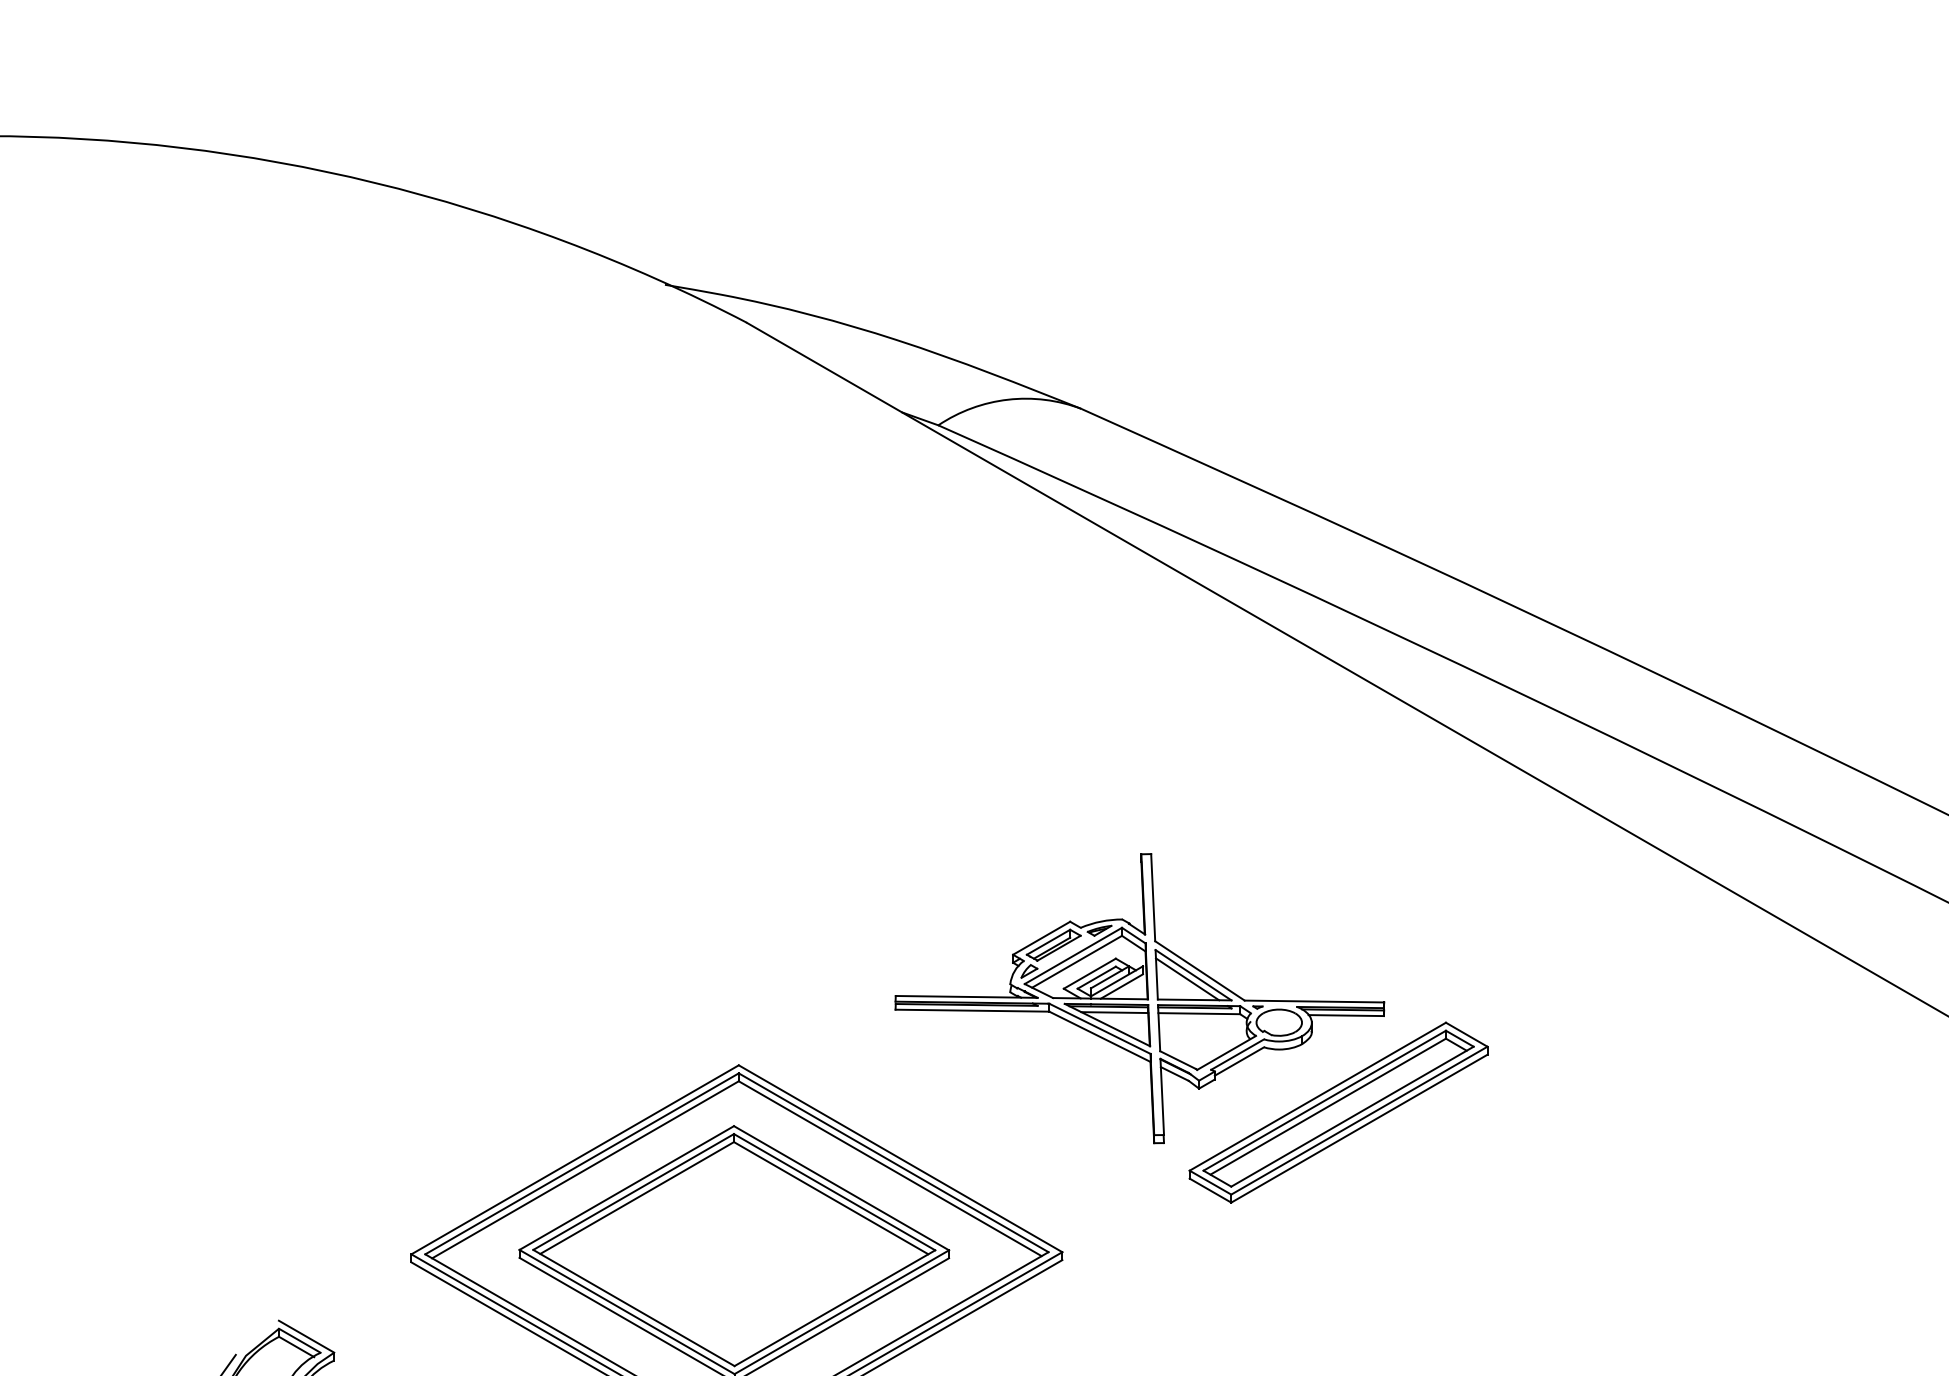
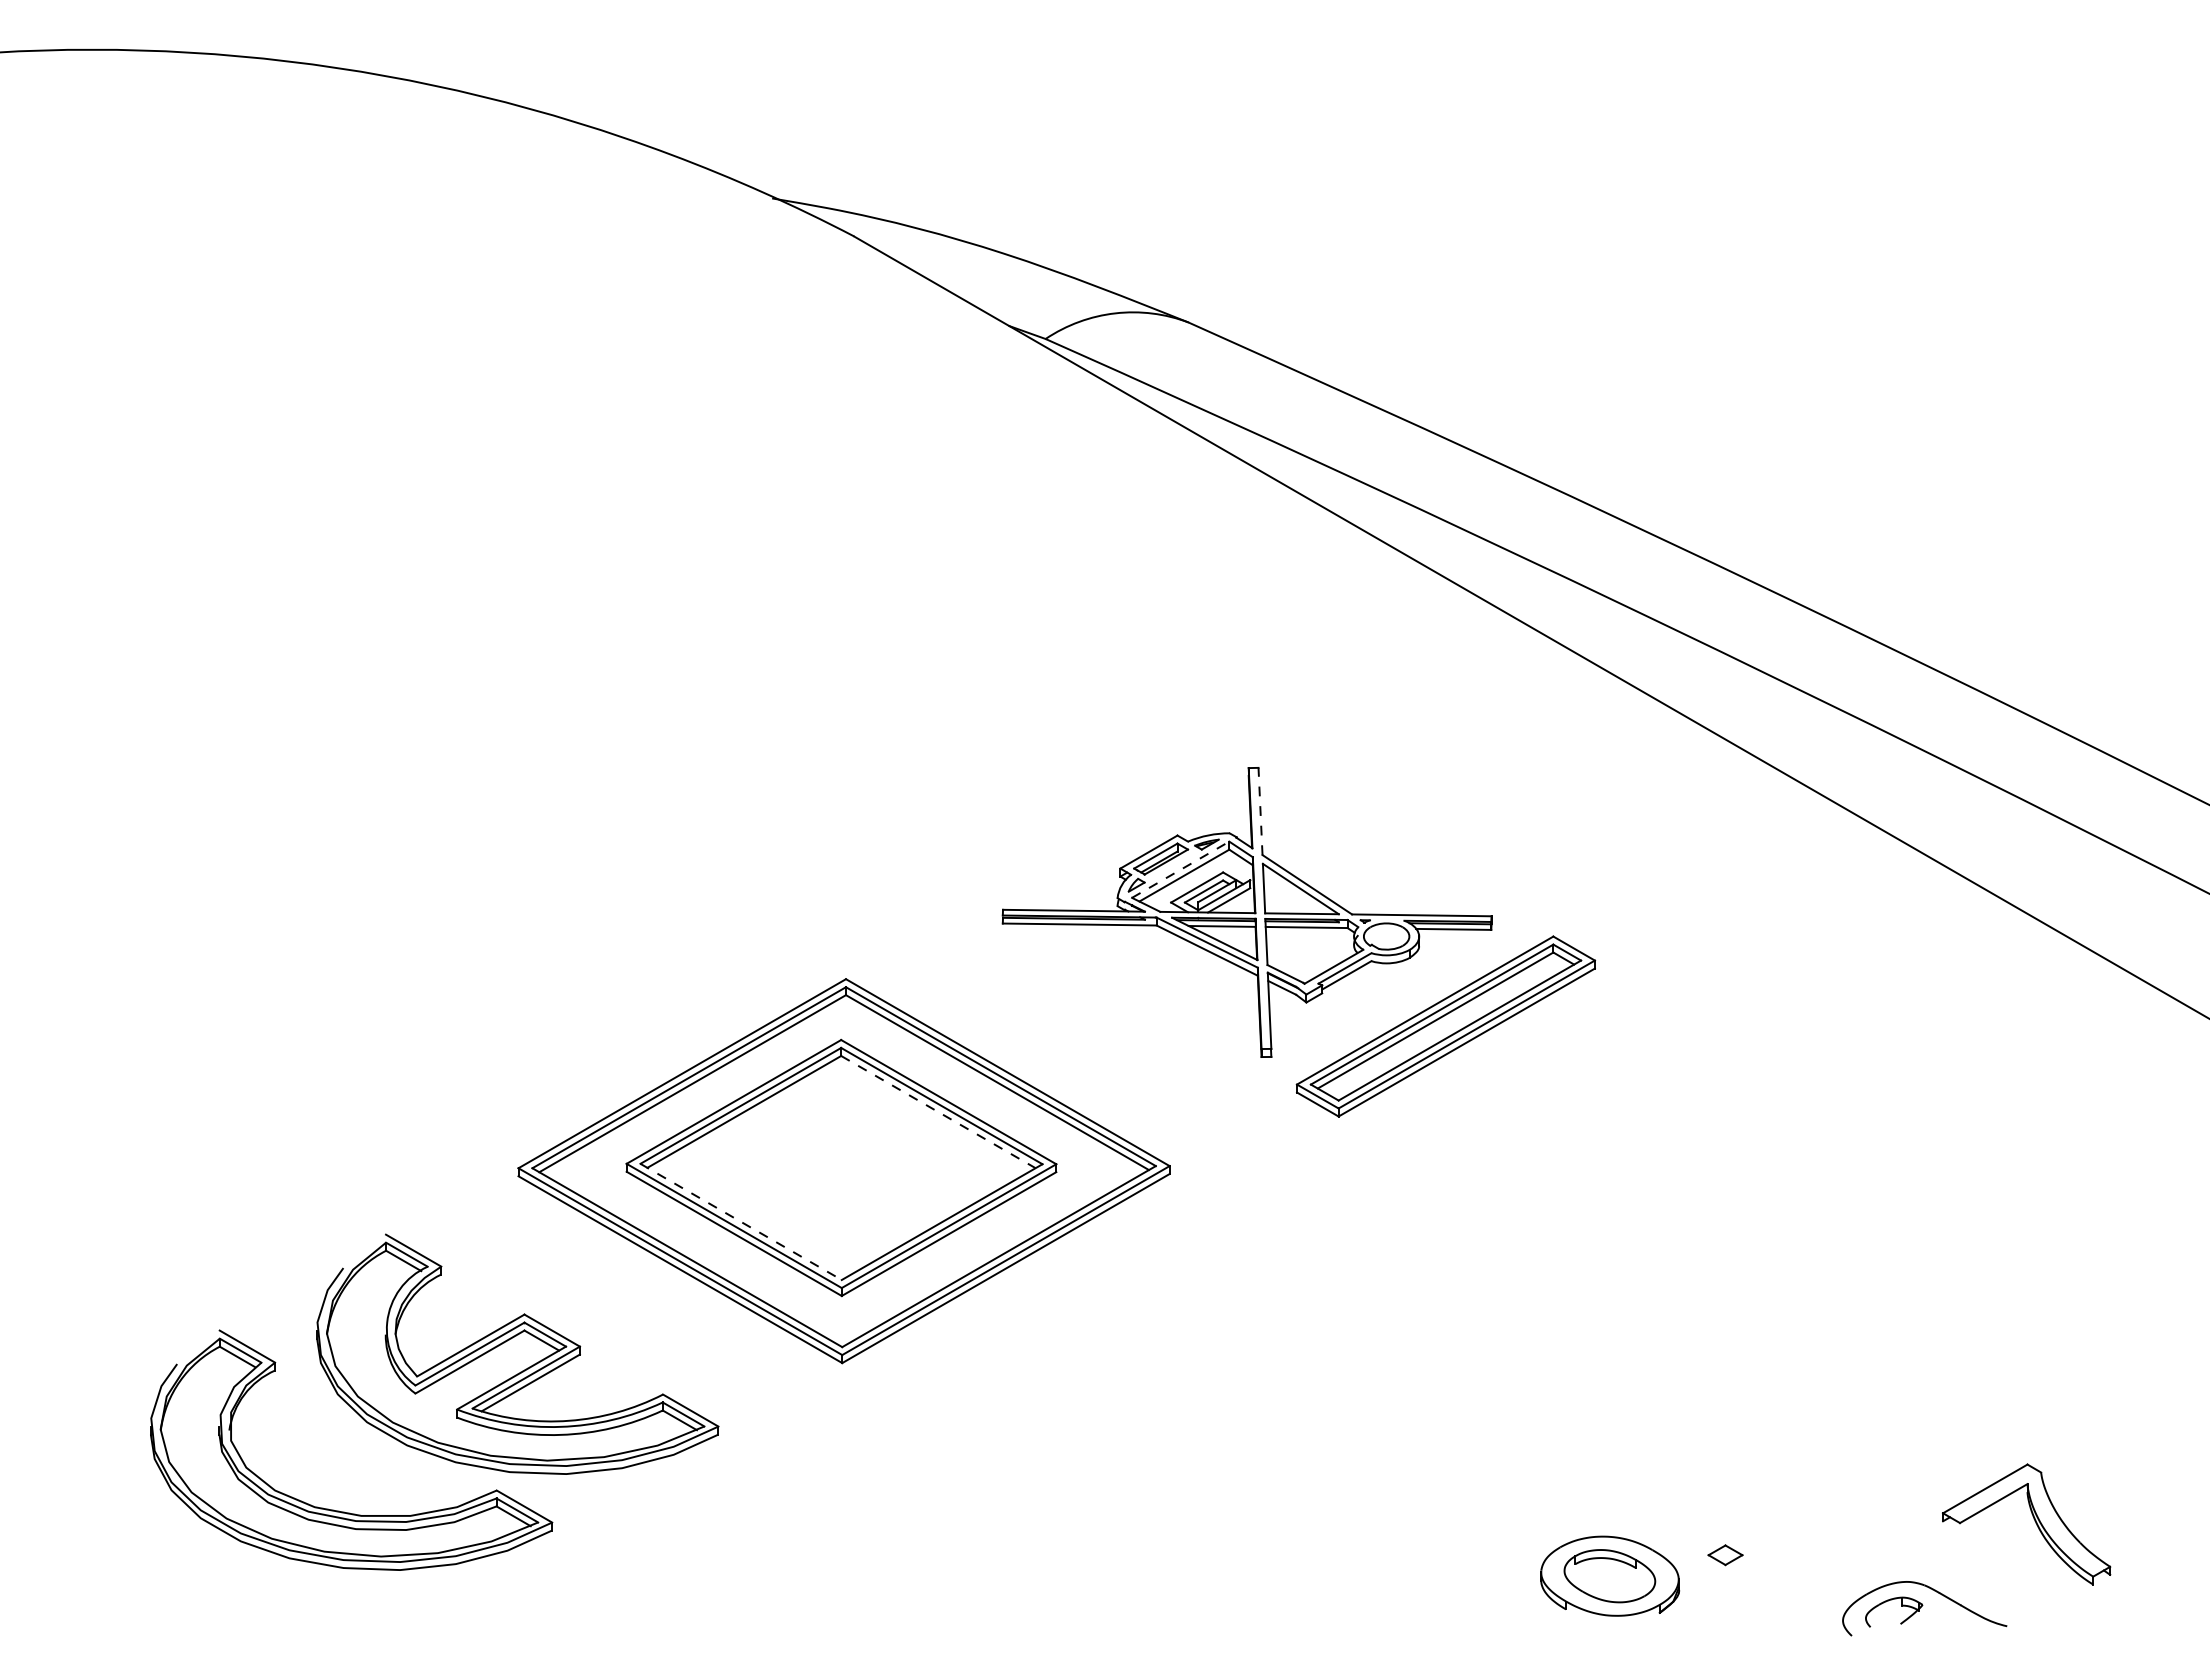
line: (1153, 897) -> (1260, 811), solid -> dashed
line: (1074, 955) -> (1181, 869), solid -> dashed
line: (1187, 979) -> (1294, 893), removed
line: (831, 1198) -> (938, 1112), solid -> dashed
line: (634, 1308) -> (741, 1222), solid -> dashed

